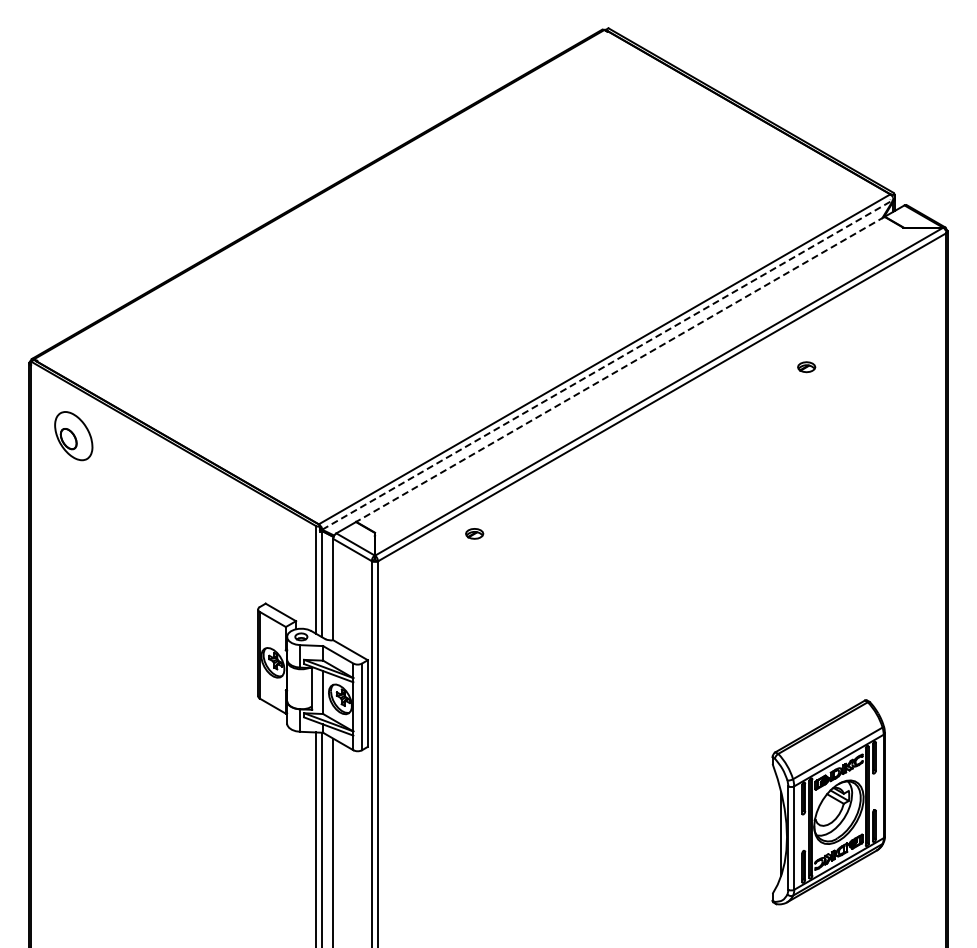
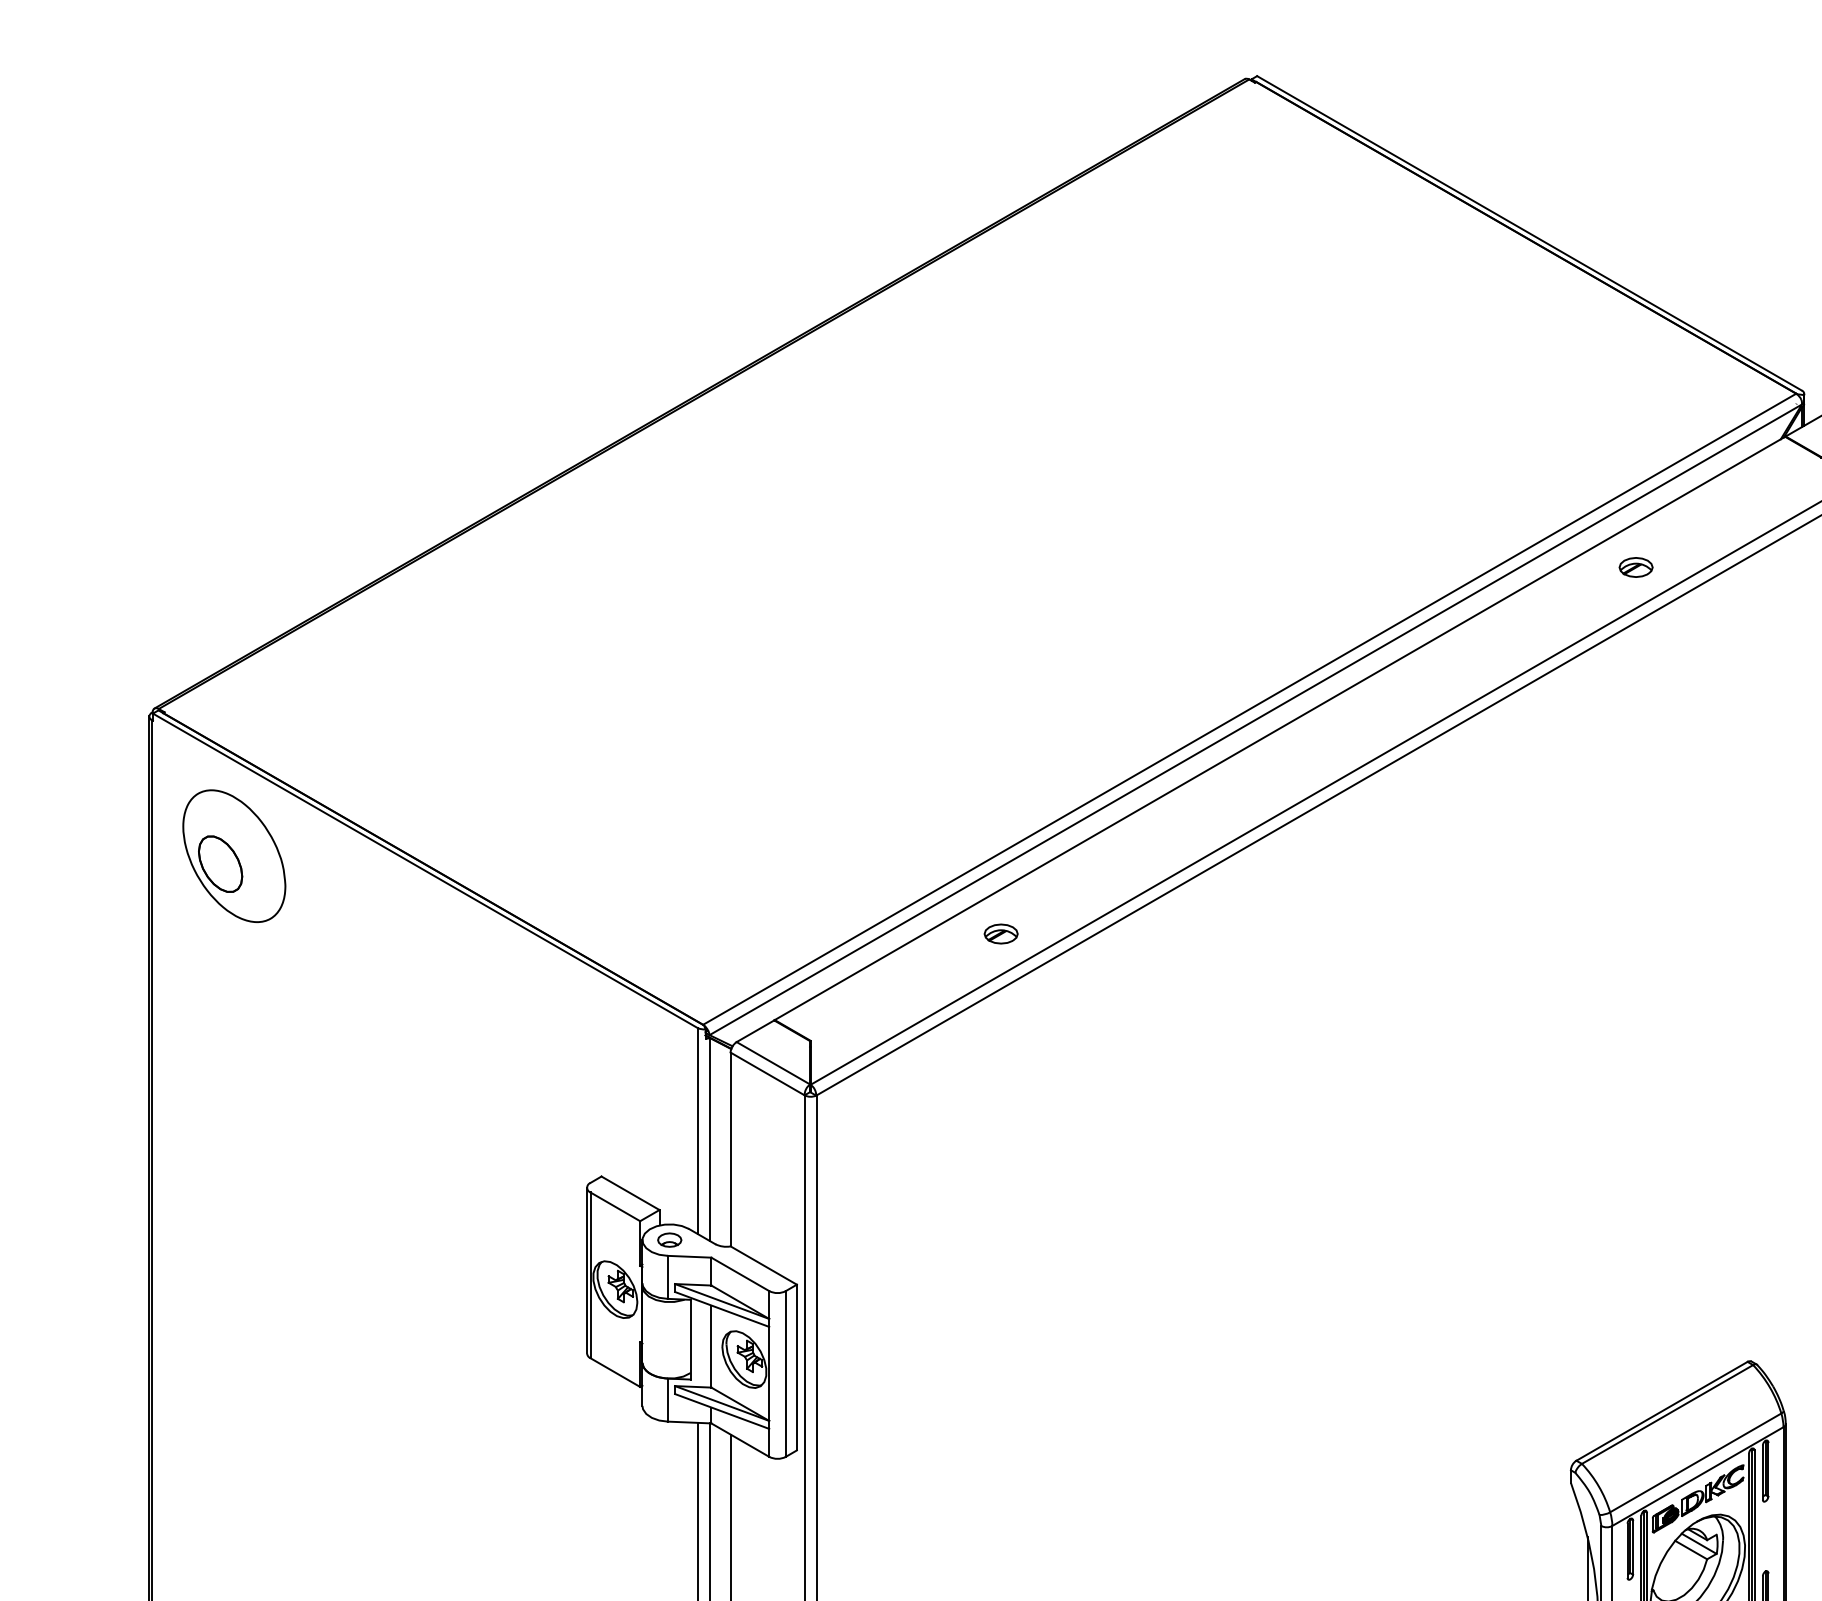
line: (607, 364) -> (1255, 719), dashed -> solid
part: (806, 367) -> (1635, 568), moved
line: (620, 369) -> (1280, 728), dashed -> solid
part: (73, 435) -> (233, 854), size x1.43
part: (474, 533) -> (1000, 933), moved

